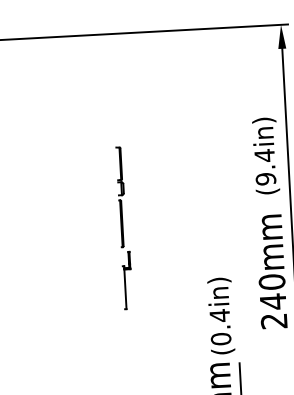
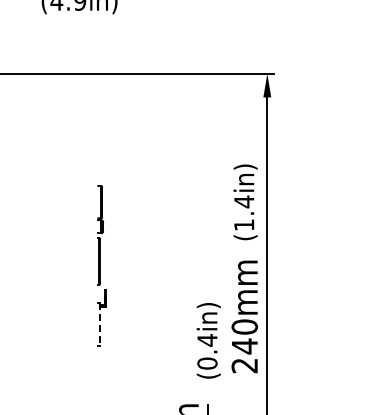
text: (266, 179) -> (244, 225), (9.4in) -> (1.4in)
line: (125, 288) -> (99, 325), solid -> dashed
text: (220, 315) -> (208, 340), moved

